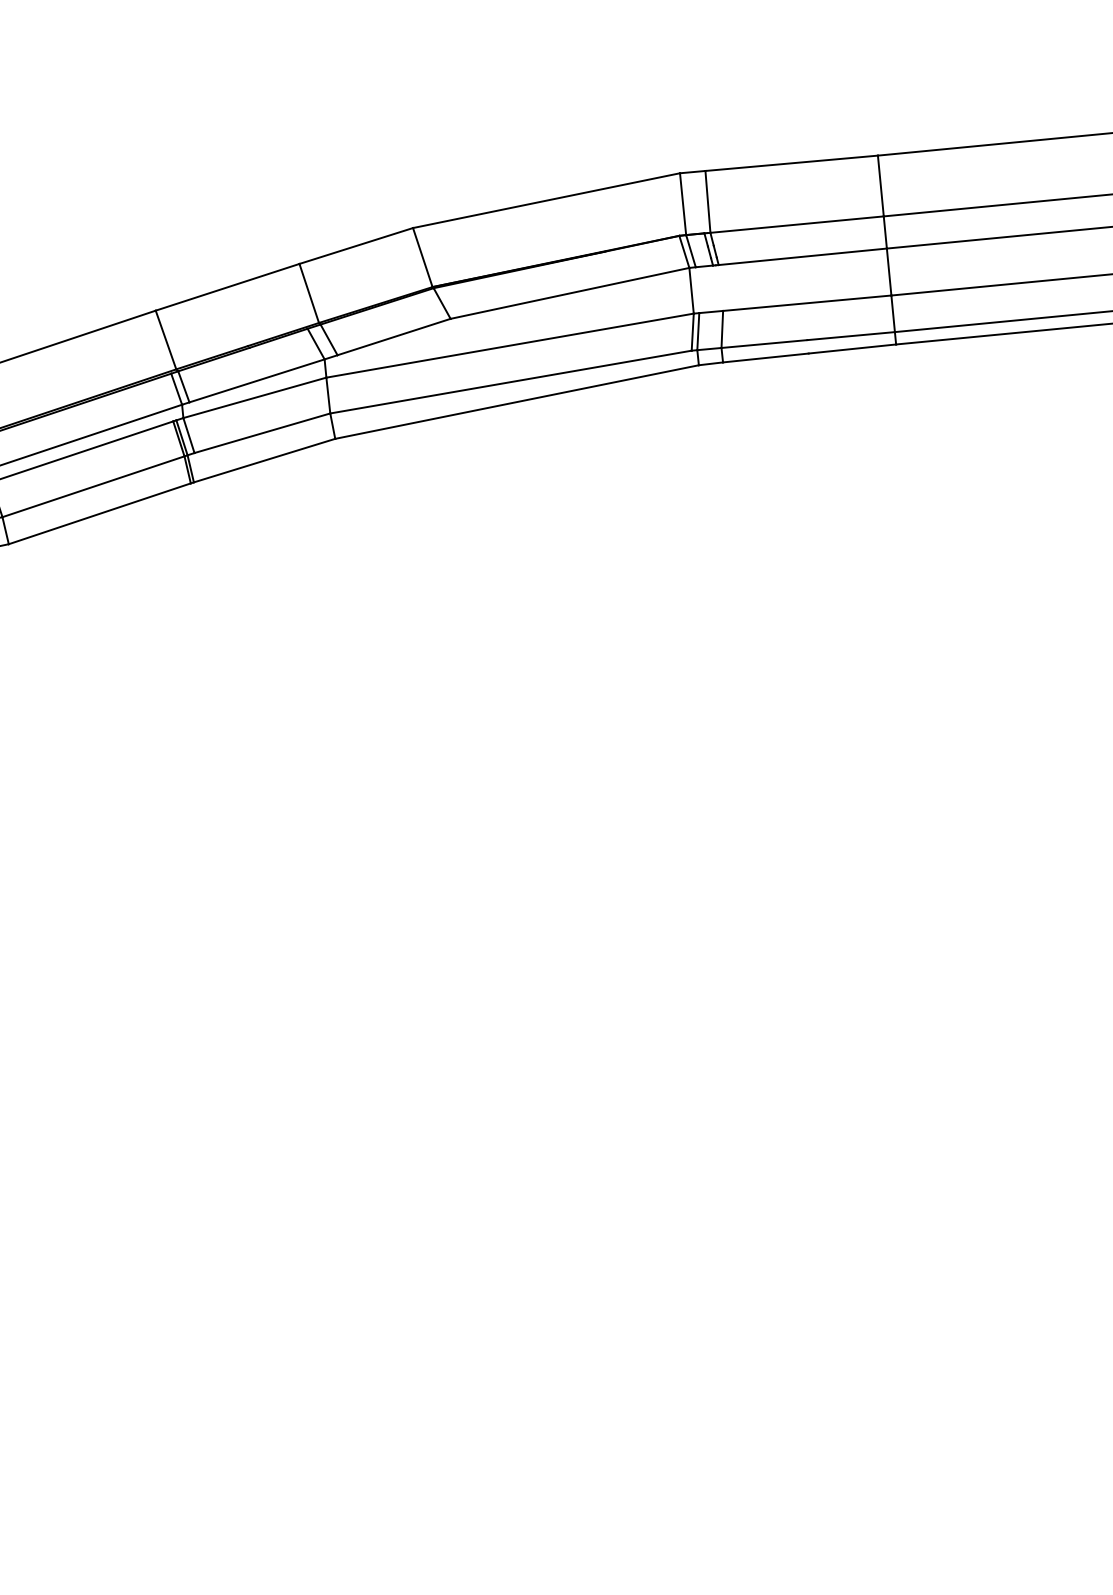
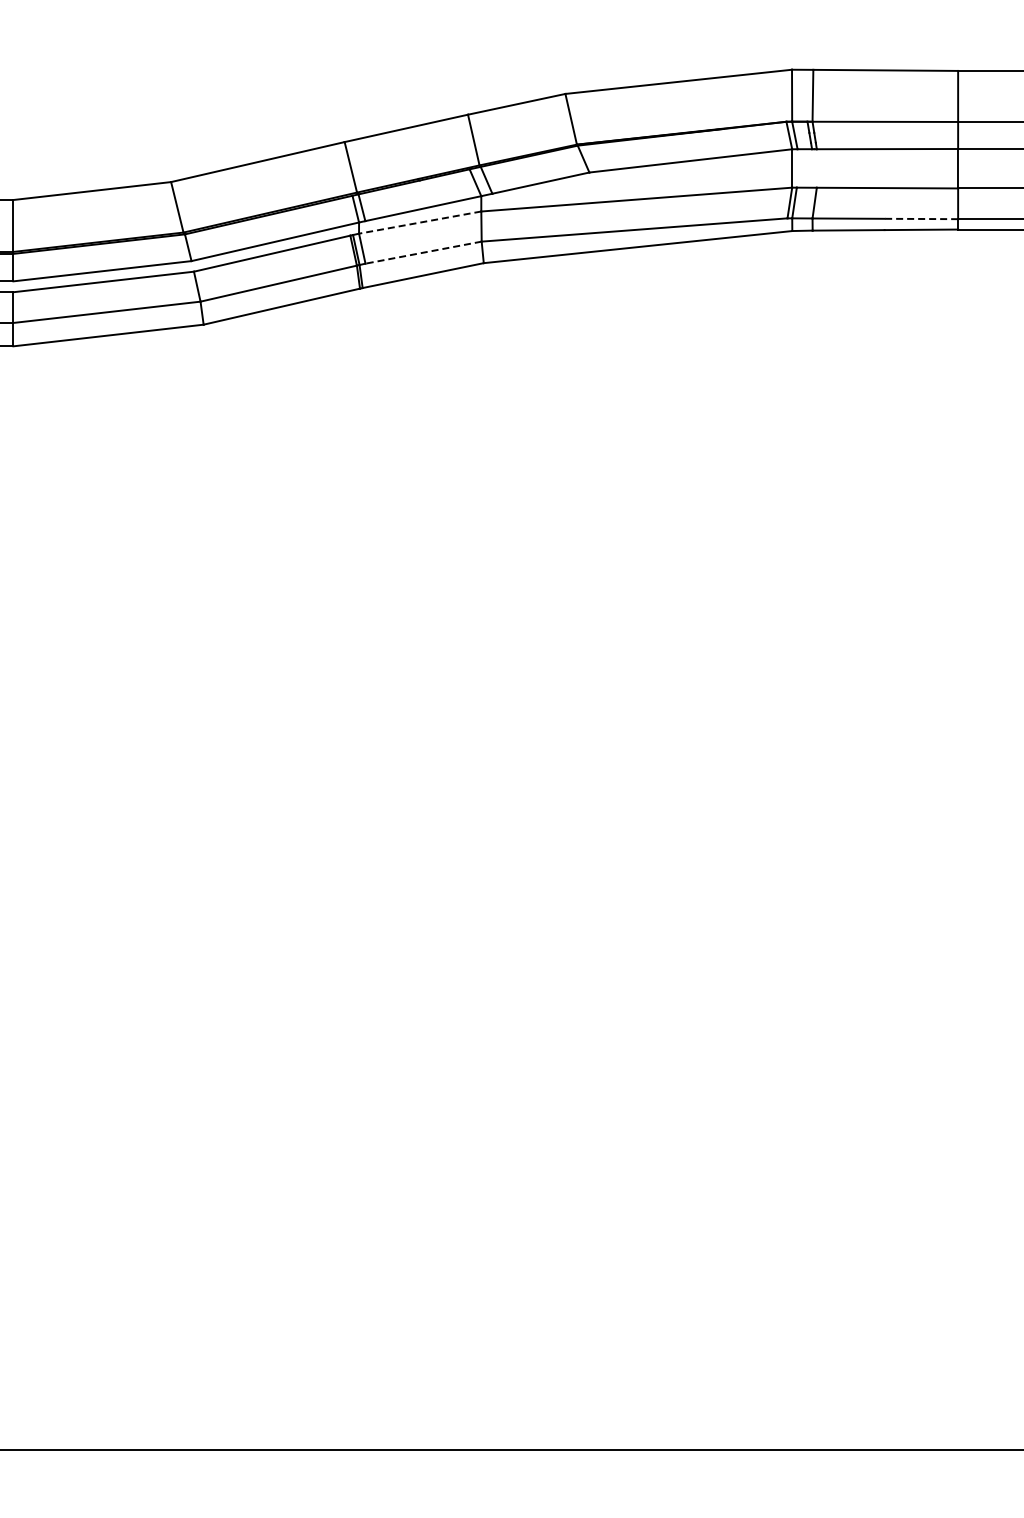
line: (851, 335) -> (921, 218), solid -> dashed
line: (254, 397) -> (419, 222), solid -> dashed
line: (262, 433) -> (423, 252), solid -> dashed

